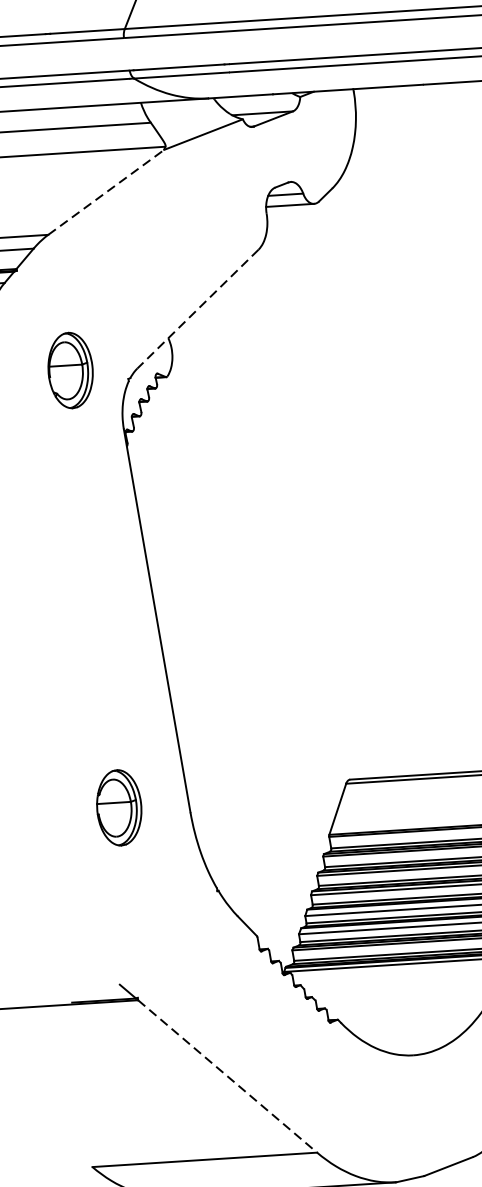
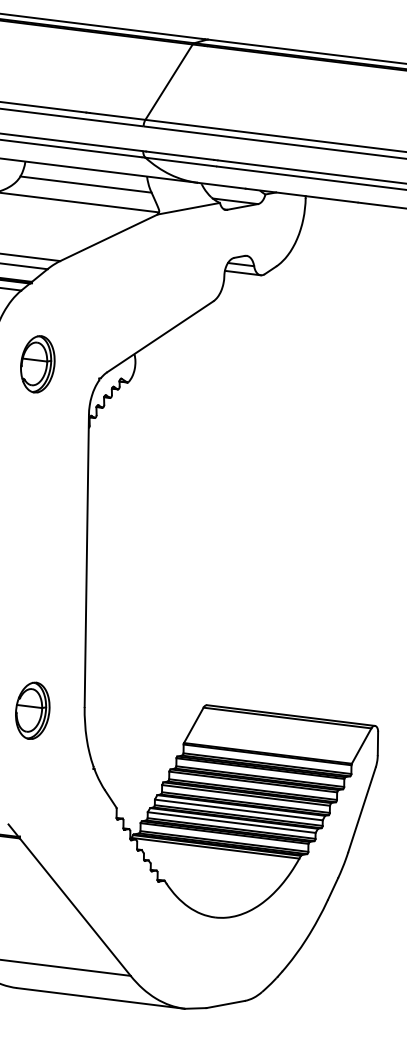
line: (105, 192) -> (108, 237), dashed -> solid
line: (198, 308) -> (160, 336), dashed -> solid
part: (70, 370) -> (37, 364), moved
part: (118, 807) -> (32, 710), moved
line: (228, 1076) -> (75, 907), dashed -> solid

